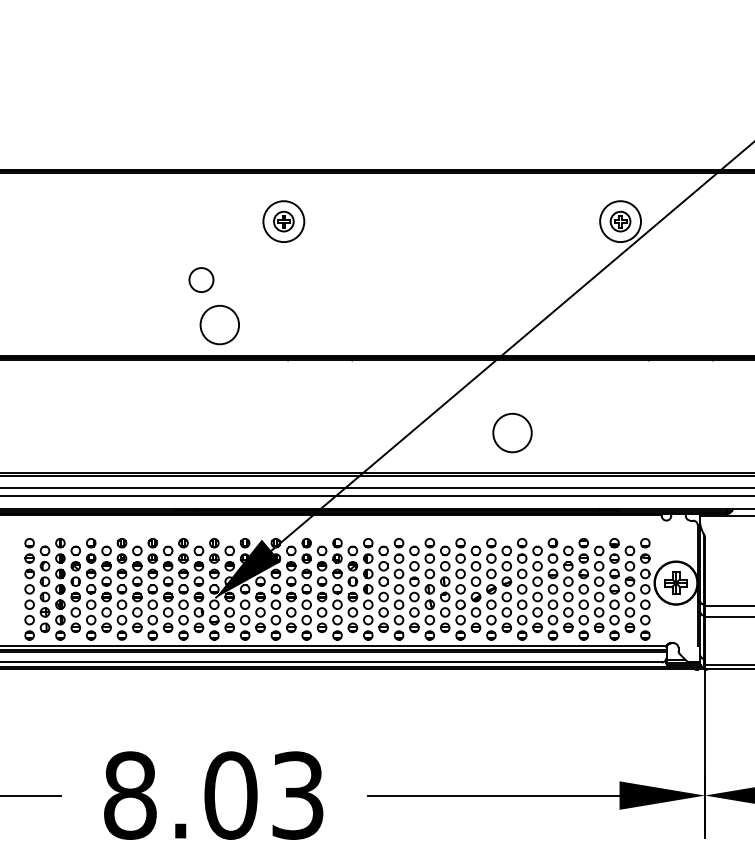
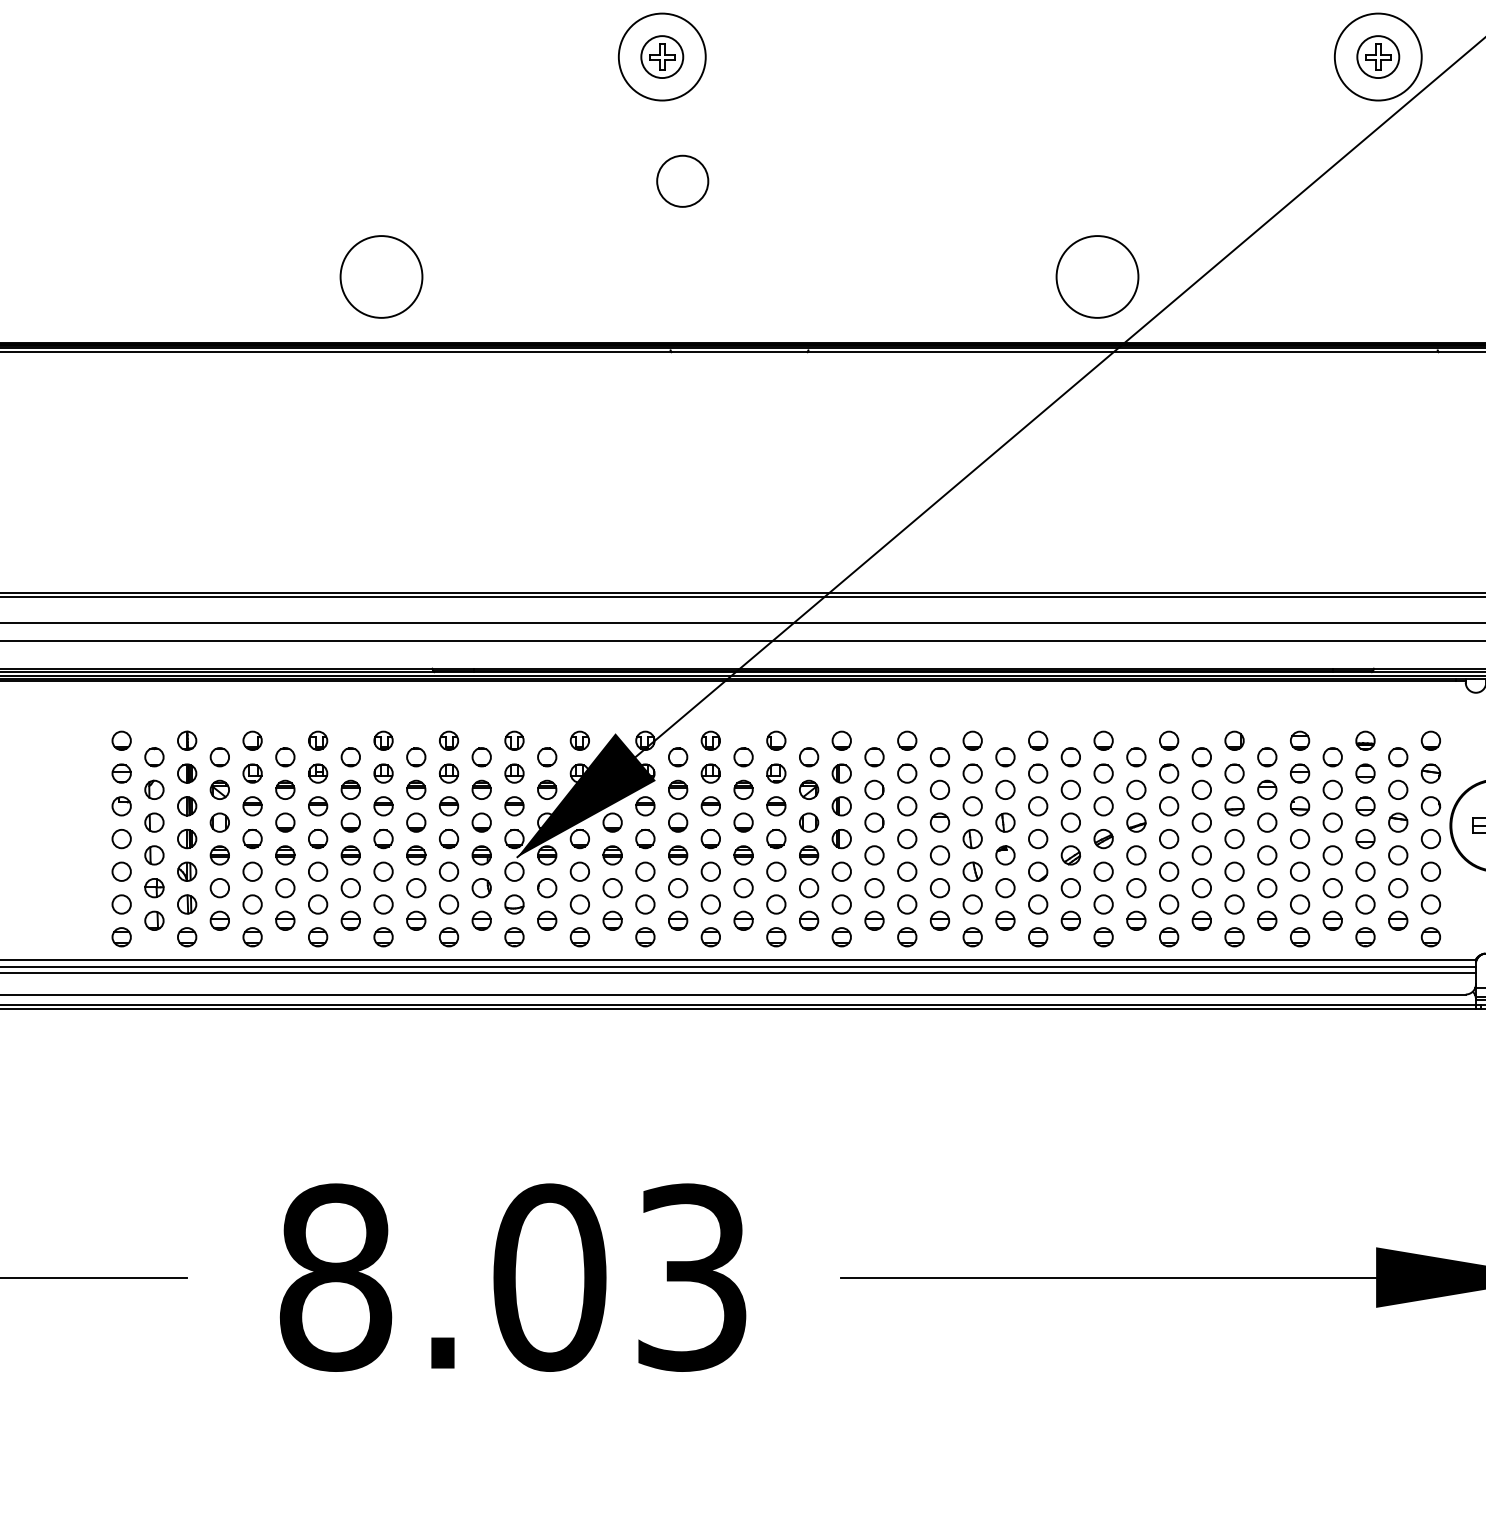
circle: (201, 279) -> (682, 180), moved
circle: (219, 324) -> (380, 275), moved
circle: (512, 432) -> (1097, 275), moved

